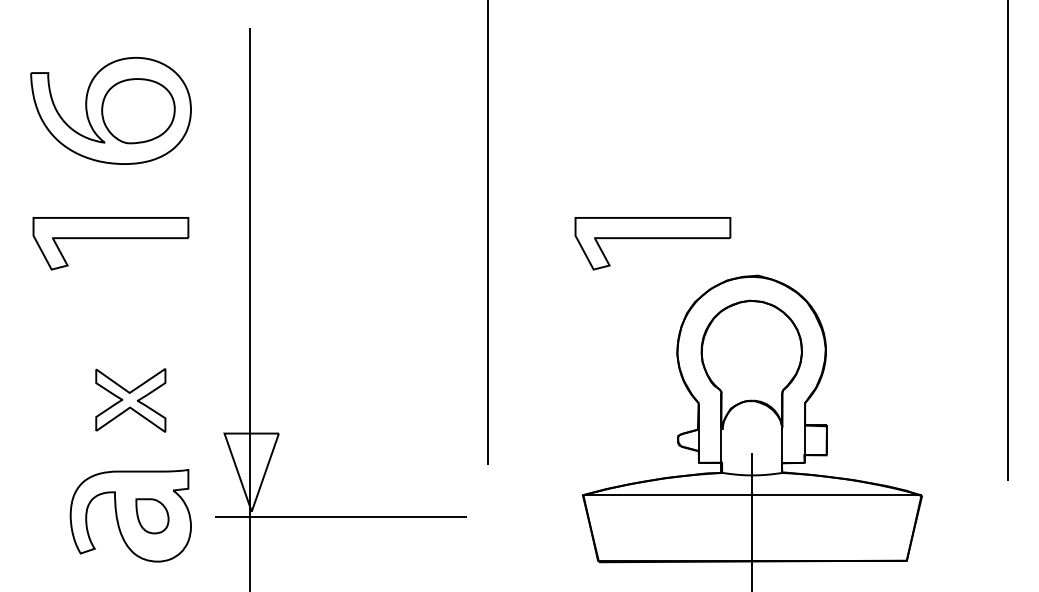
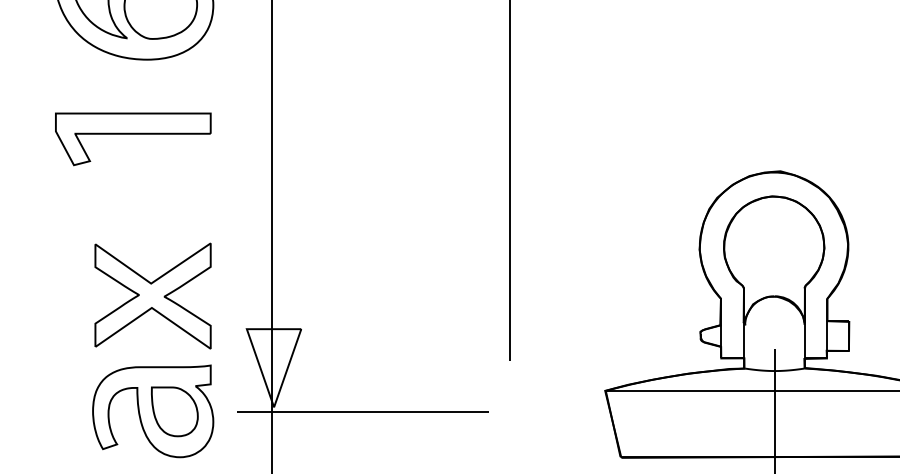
part: (652, 243) -> (674, 139), removed
part: (130, 400) -> (152, 296), size x1.67
part: (152, 516) -> (174, 412), size x1.43

